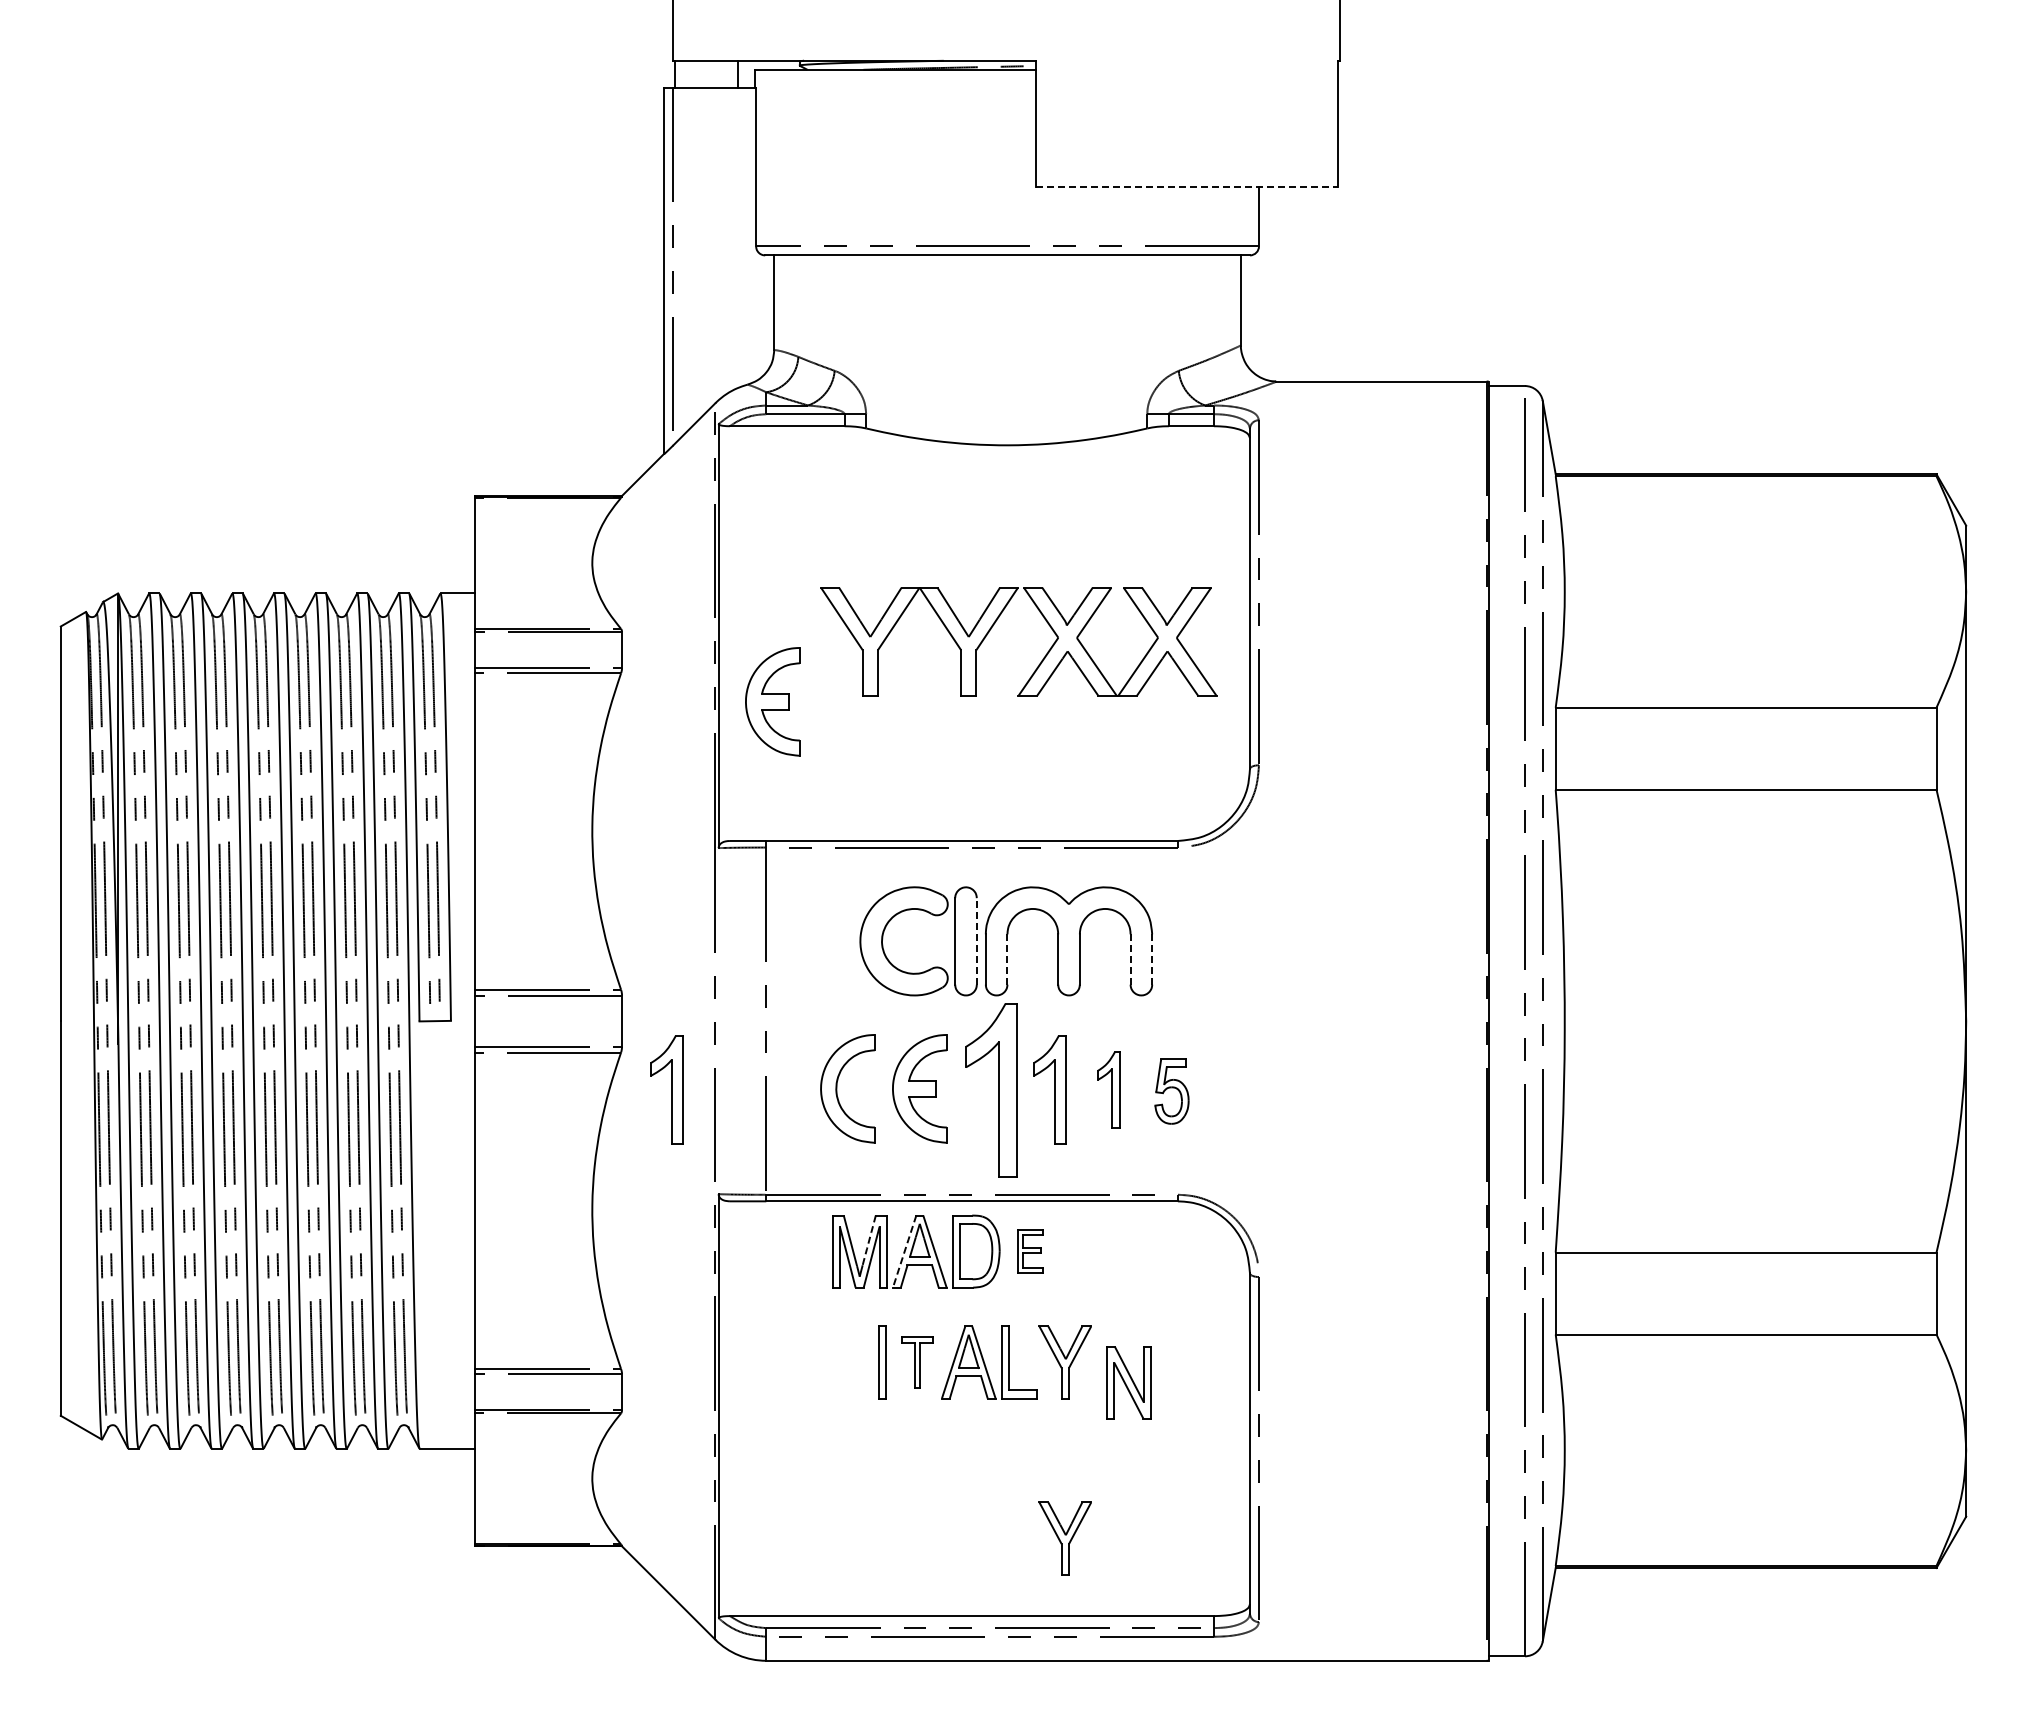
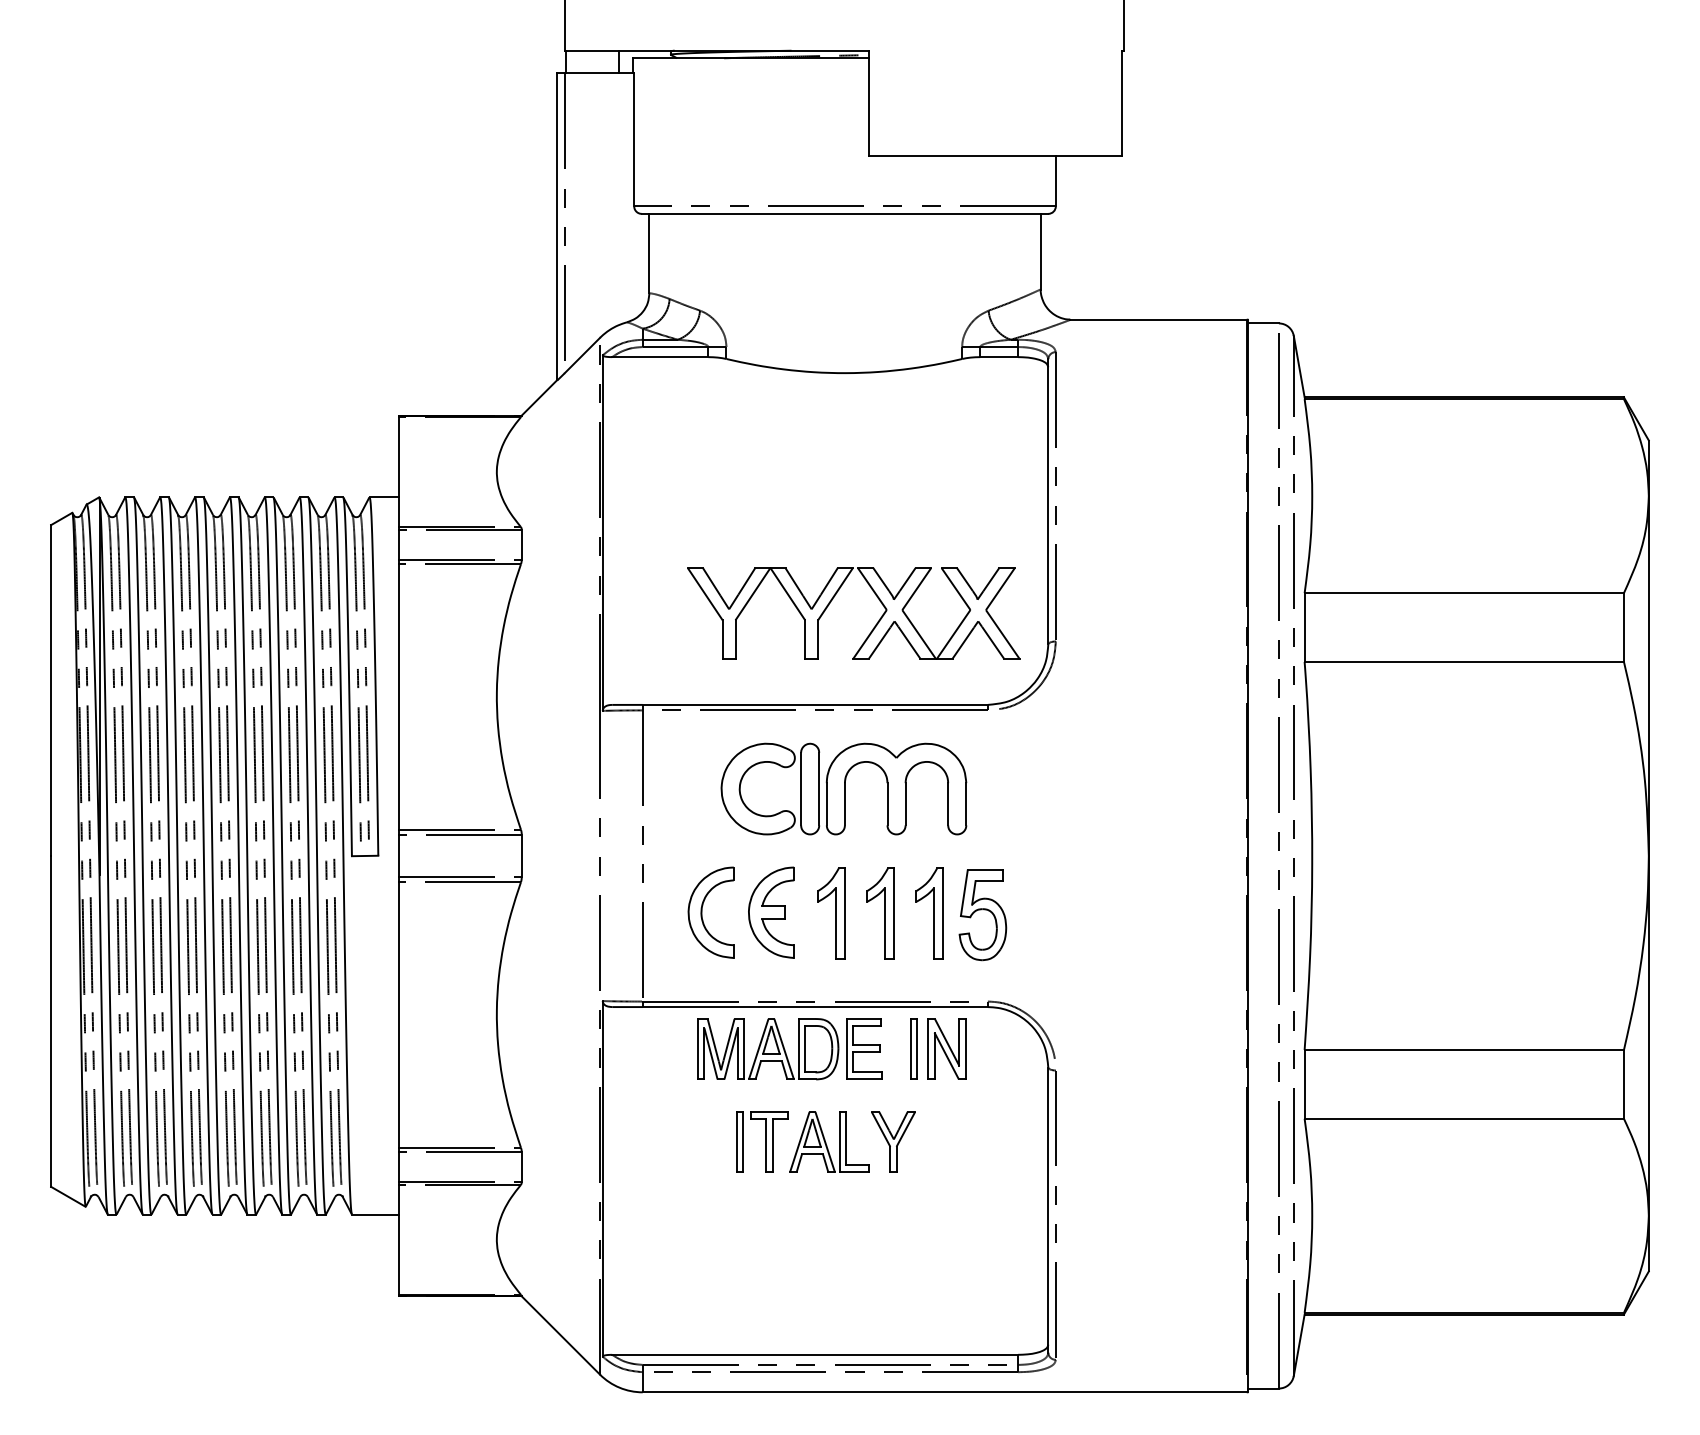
line: (1187, 186) -> (995, 156), dashed -> solid
part: (993, 626) -> (832, 600), moved
part: (772, 701) -> (647, 587), removed
line: (976, 940) -> (818, 788), dashed -> solid
line: (1007, 959) -> (844, 804), dashed -> solid
line: (1130, 959) -> (948, 804), dashed -> solid
line: (1152, 959) -> (966, 804), dashed -> solid
part: (666, 1089) -> (559, 913), removed
part: (990, 1089) -> (830, 913), size x0.62
part: (1108, 1089) -> (929, 913), size x1.43
part: (1171, 1091) -> (982, 914), size x1.67
line: (869, 1240) -> (729, 1039), dashed -> solid
line: (904, 1251) -> (758, 1049), dashed -> solid
part: (1030, 1251) -> (864, 1049), size x1.67
part: (1089, 1251) -> (913, 1049), added
part: (917, 1362) -> (769, 1142), size x1.43
part: (1128, 1382) -> (946, 1049), moved
part: (1064, 1538) -> (892, 1289), removed

